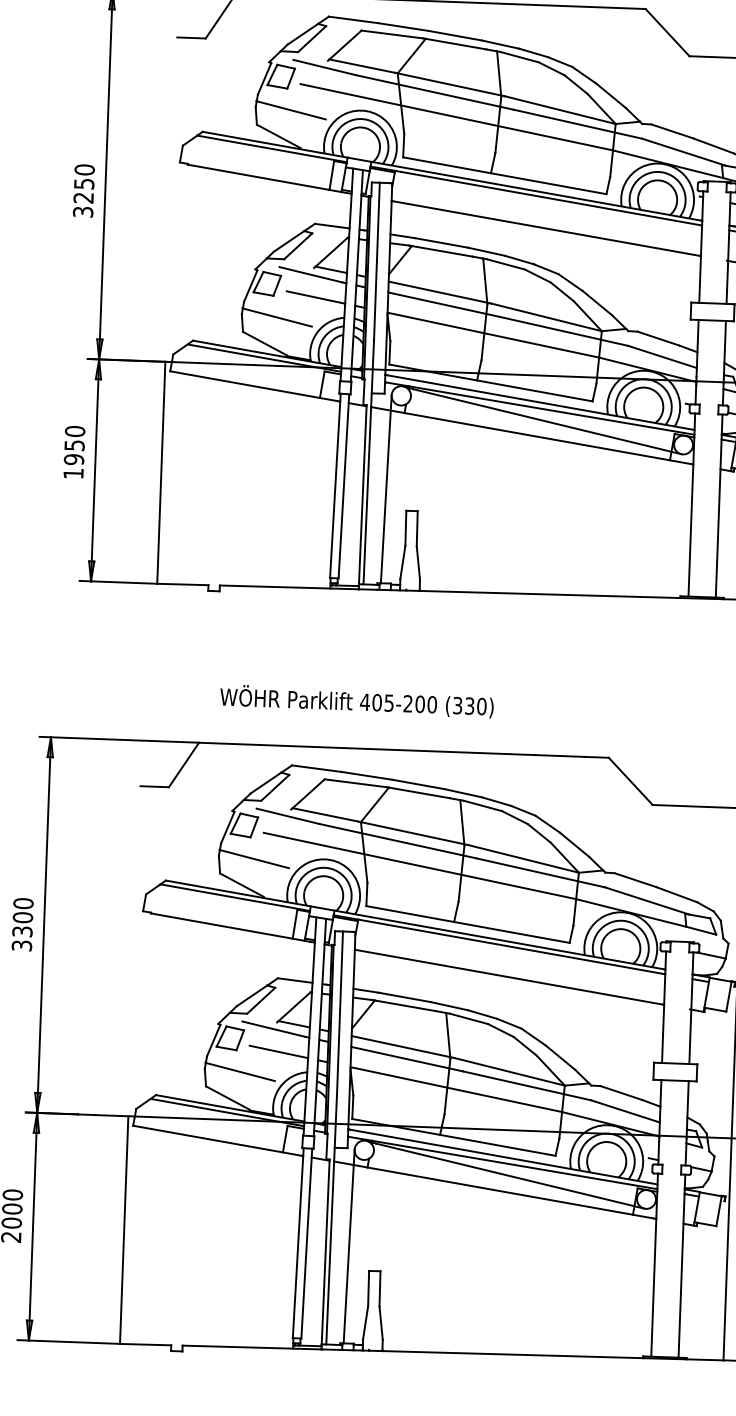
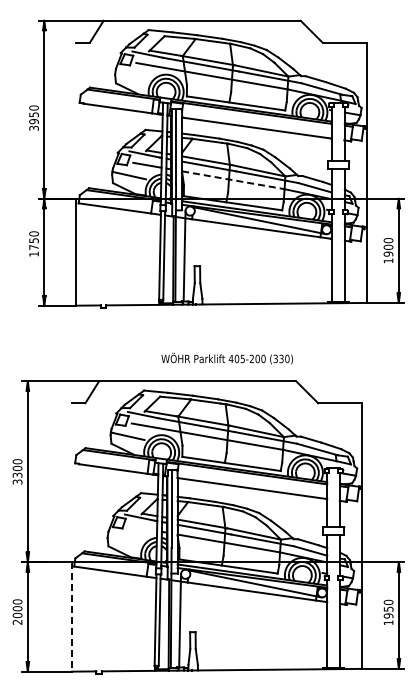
line: (291, 109) -> (132, 75), removed
text: (82, 197) -> (33, 121), 3250 -> 3950
line: (493, 335) -> (233, 180), solid -> dashed
text: (72, 459) -> (33, 247), 1950 -> 1750
text: (355, 700) -> (226, 358), moved
line: (278, 1051) -> (142, 528), removed
line: (239, 1071) -> (124, 538), removed
line: (123, 1229) -> (71, 616), solid -> dashed

